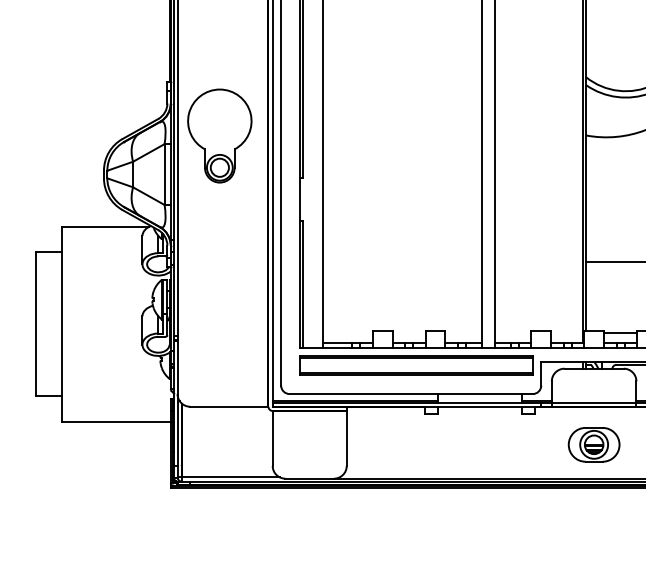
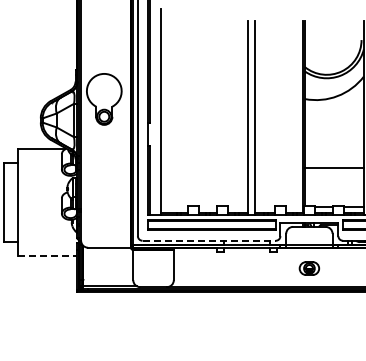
line: (411, 393) -> (209, 240), solid -> dashed
line: (116, 420) -> (47, 255), solid -> dashed
part: (594, 444) -> (309, 268), size x0.7

